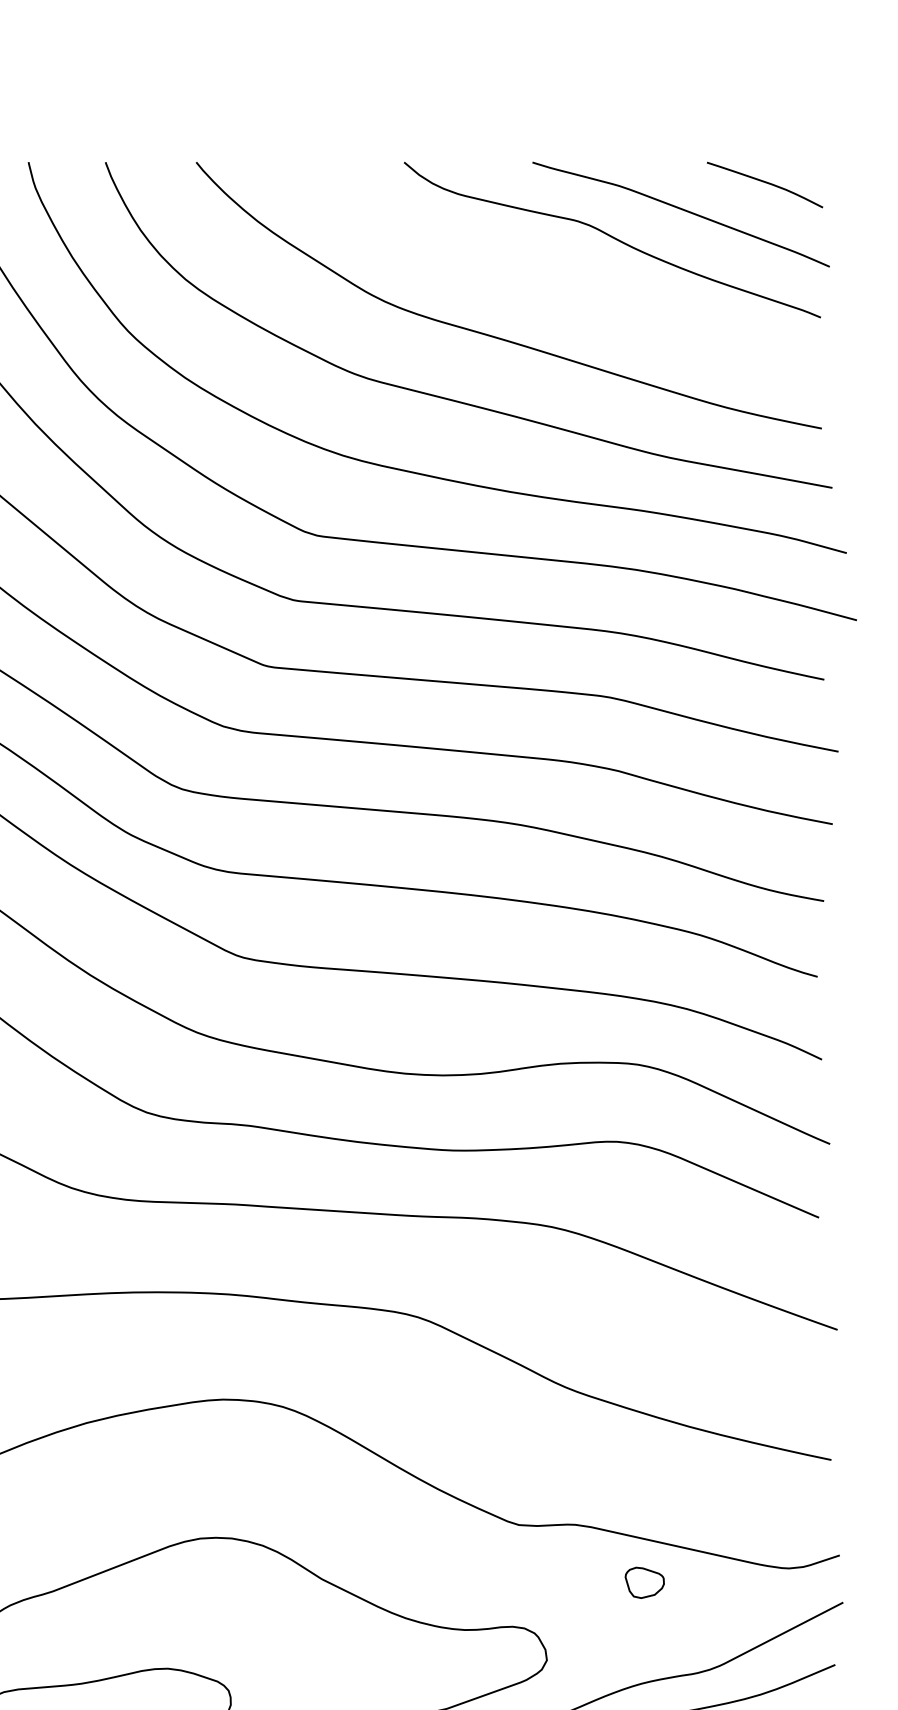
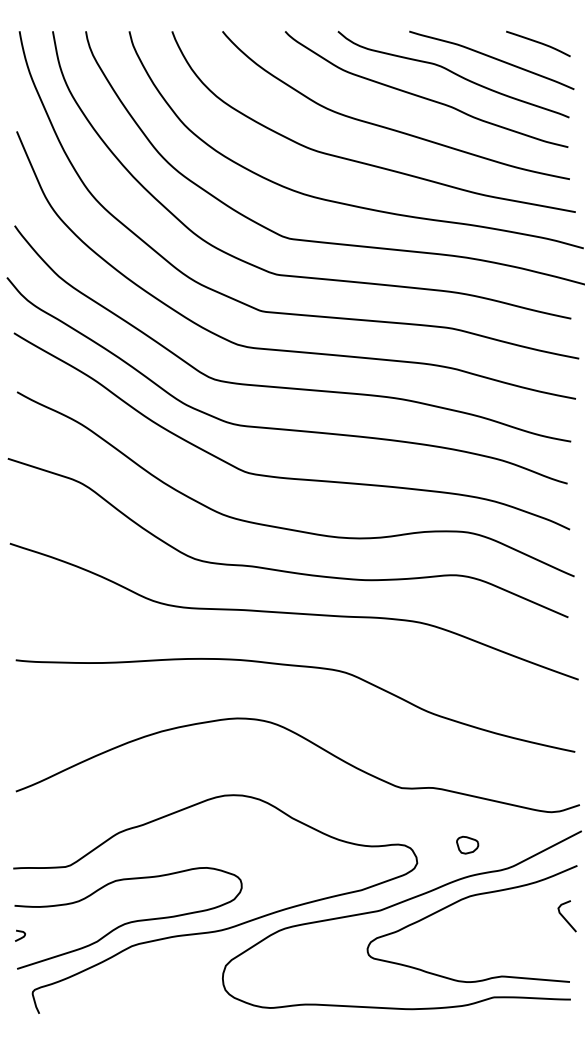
curve: (558, 279) -> (423, 96), added
part: (644, 1581) -> (467, 844), moved

